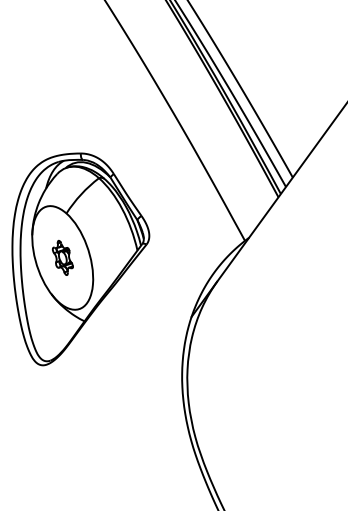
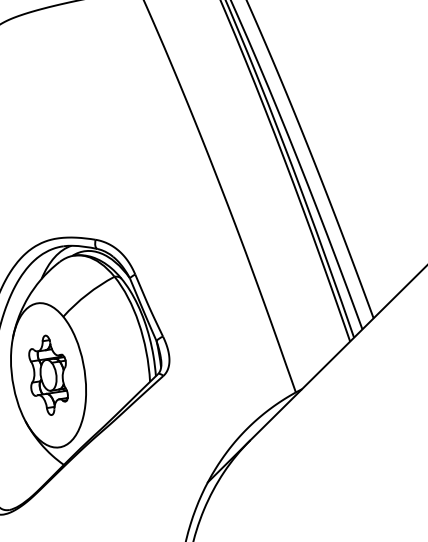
part: (62, 257) -> (48, 374), size x1.67

